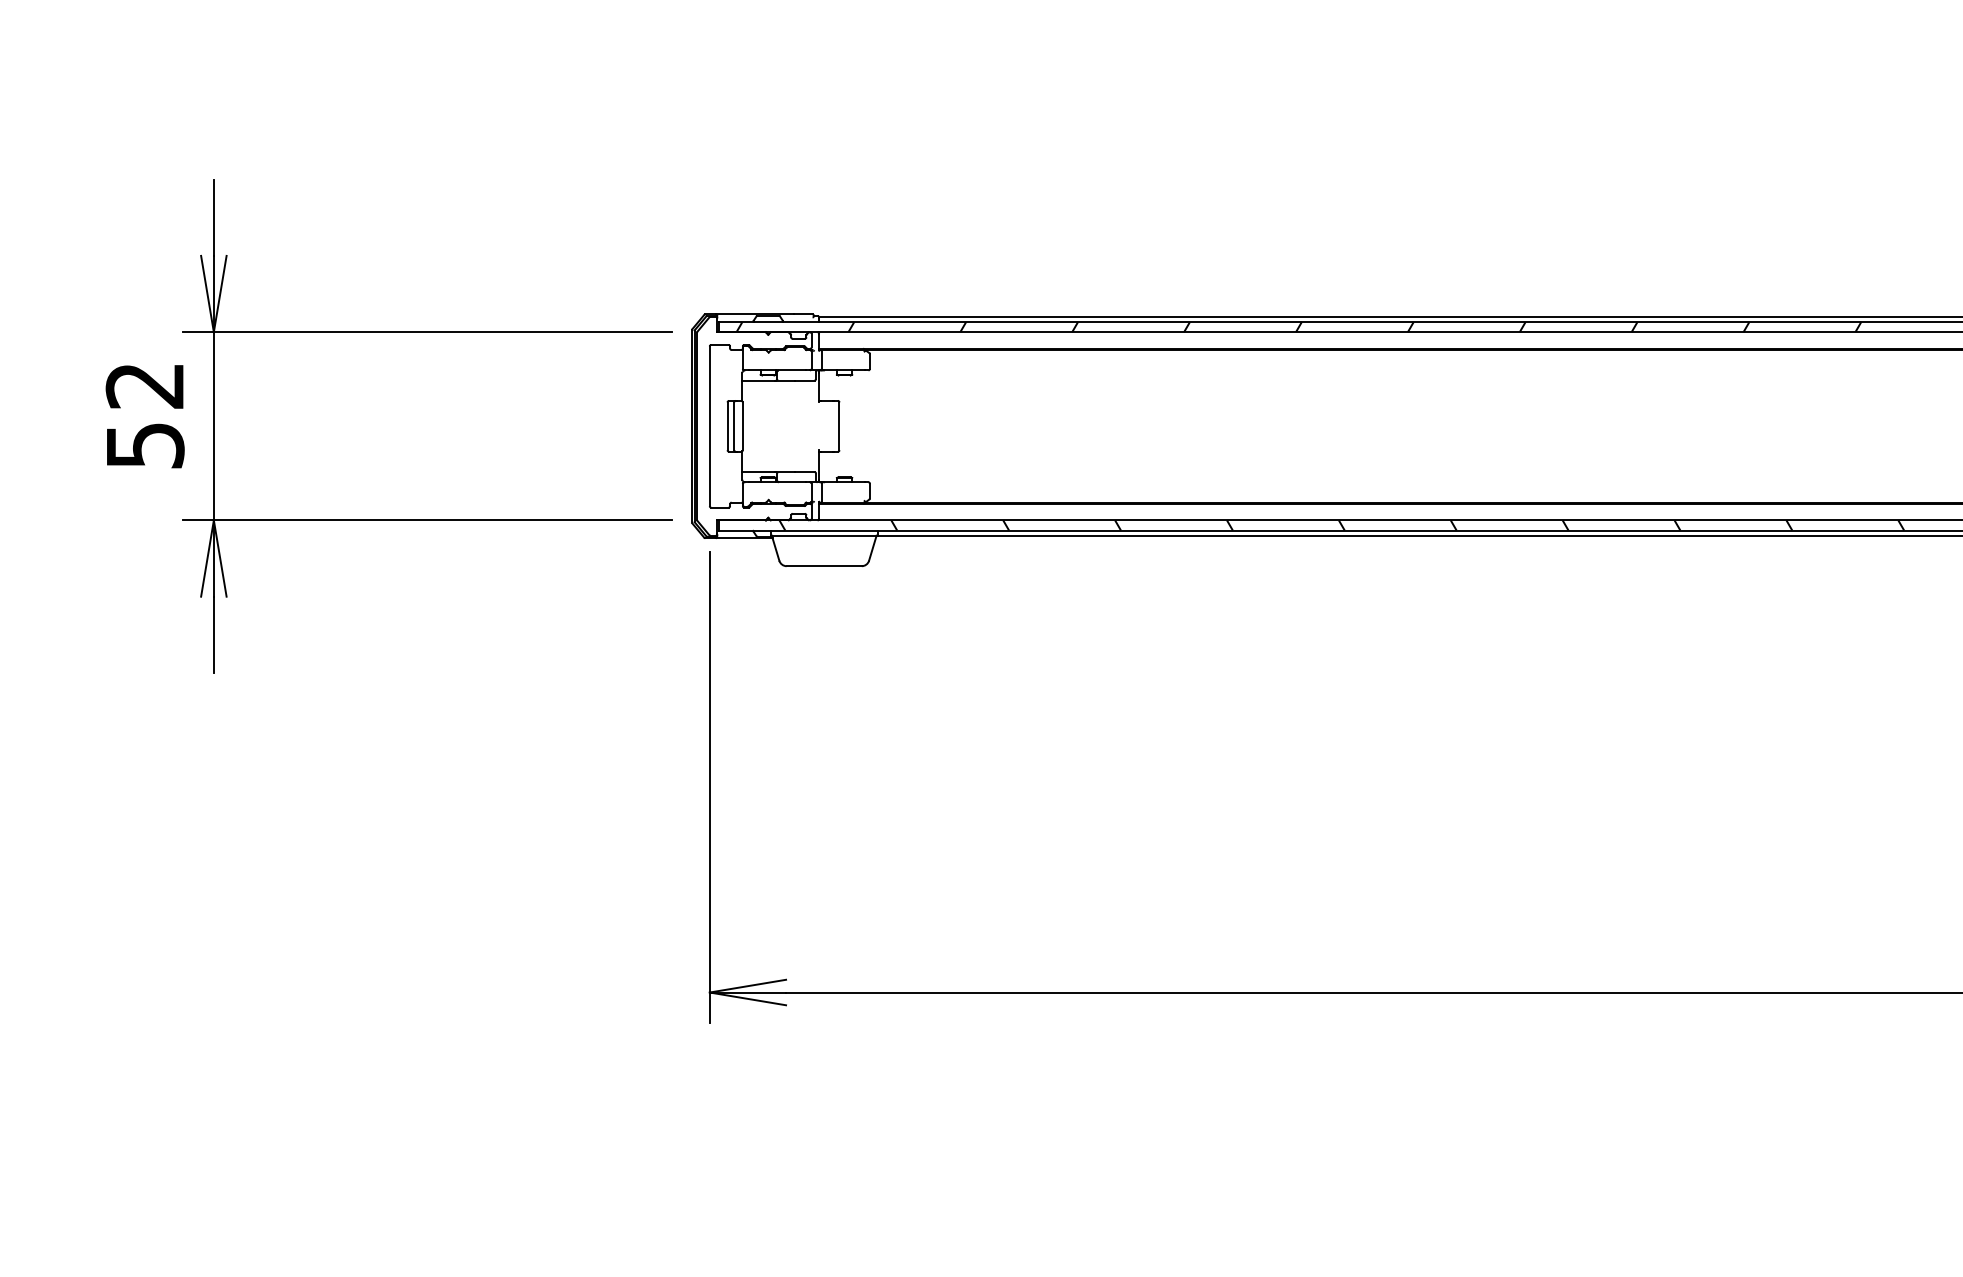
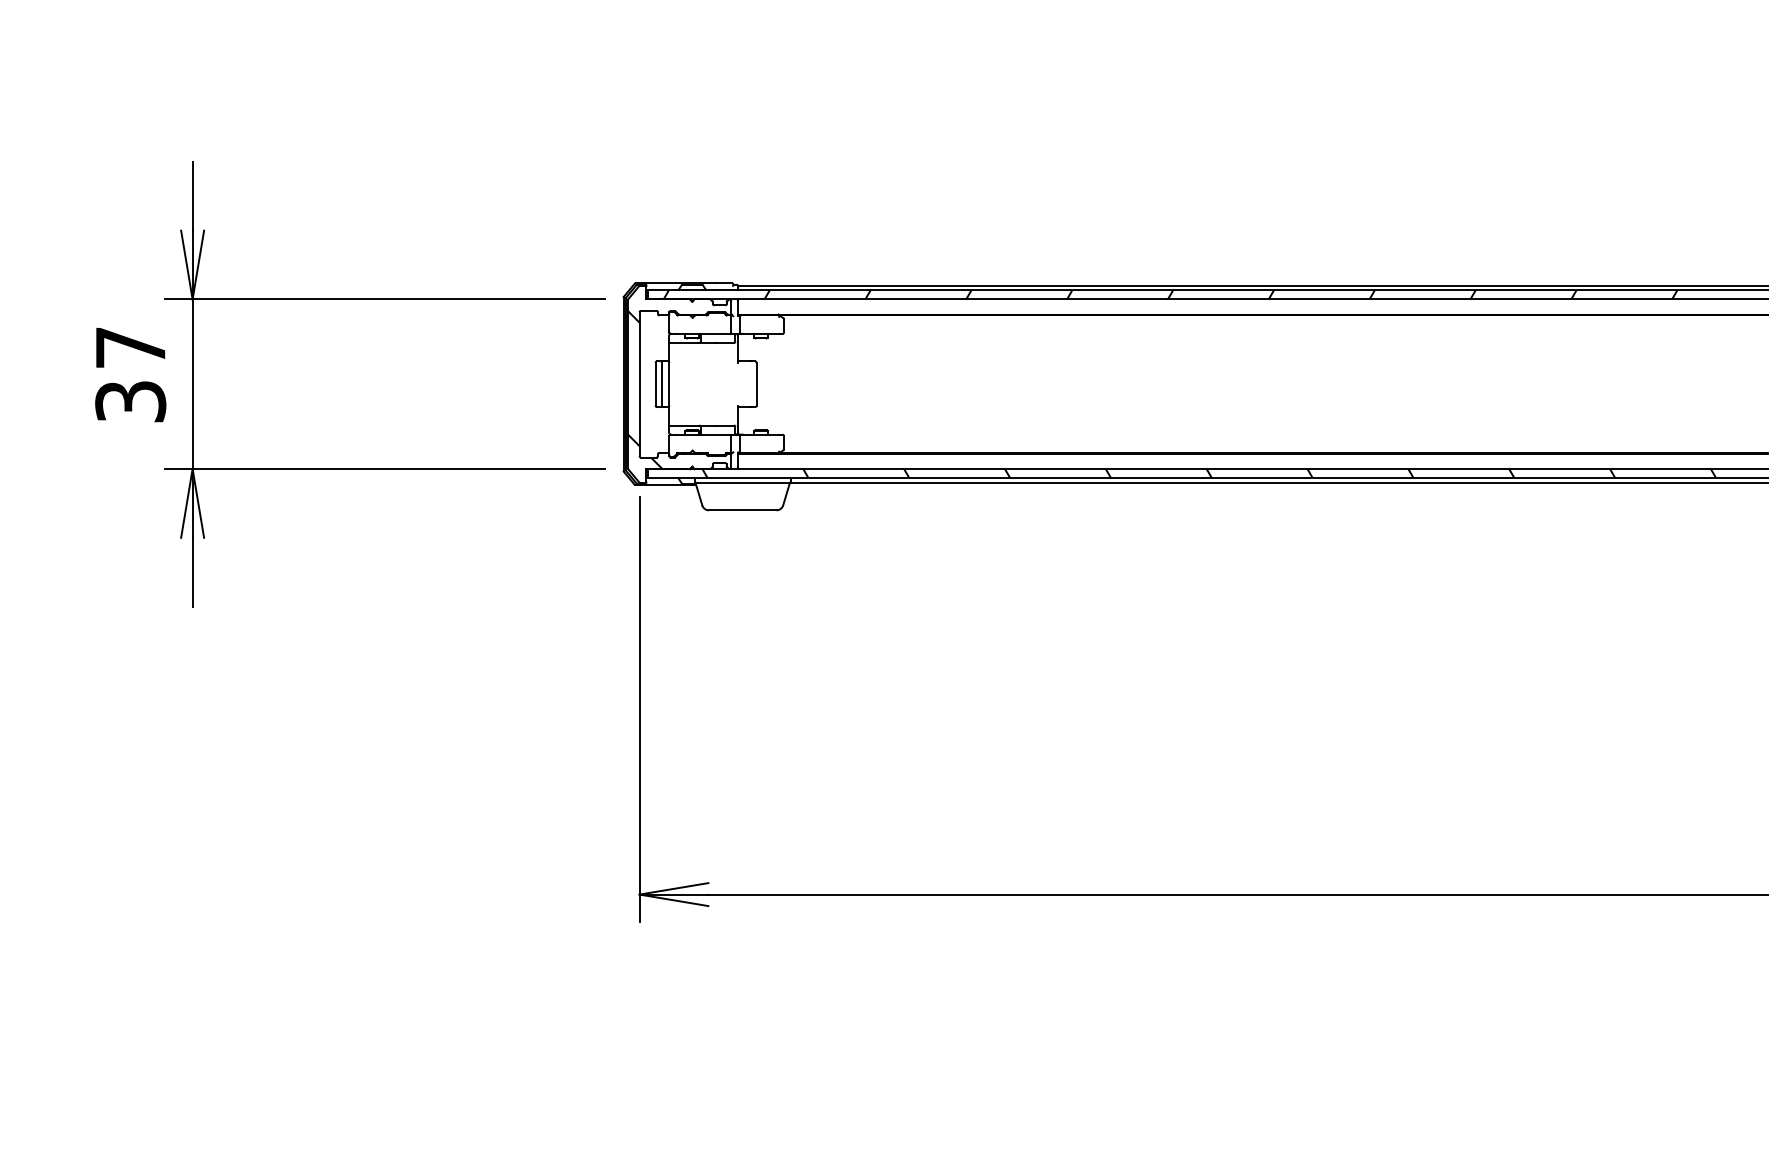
text: (144, 415) -> (130, 374), 52 -> 37
hatch: (716, 433) -> (645, 390), added

